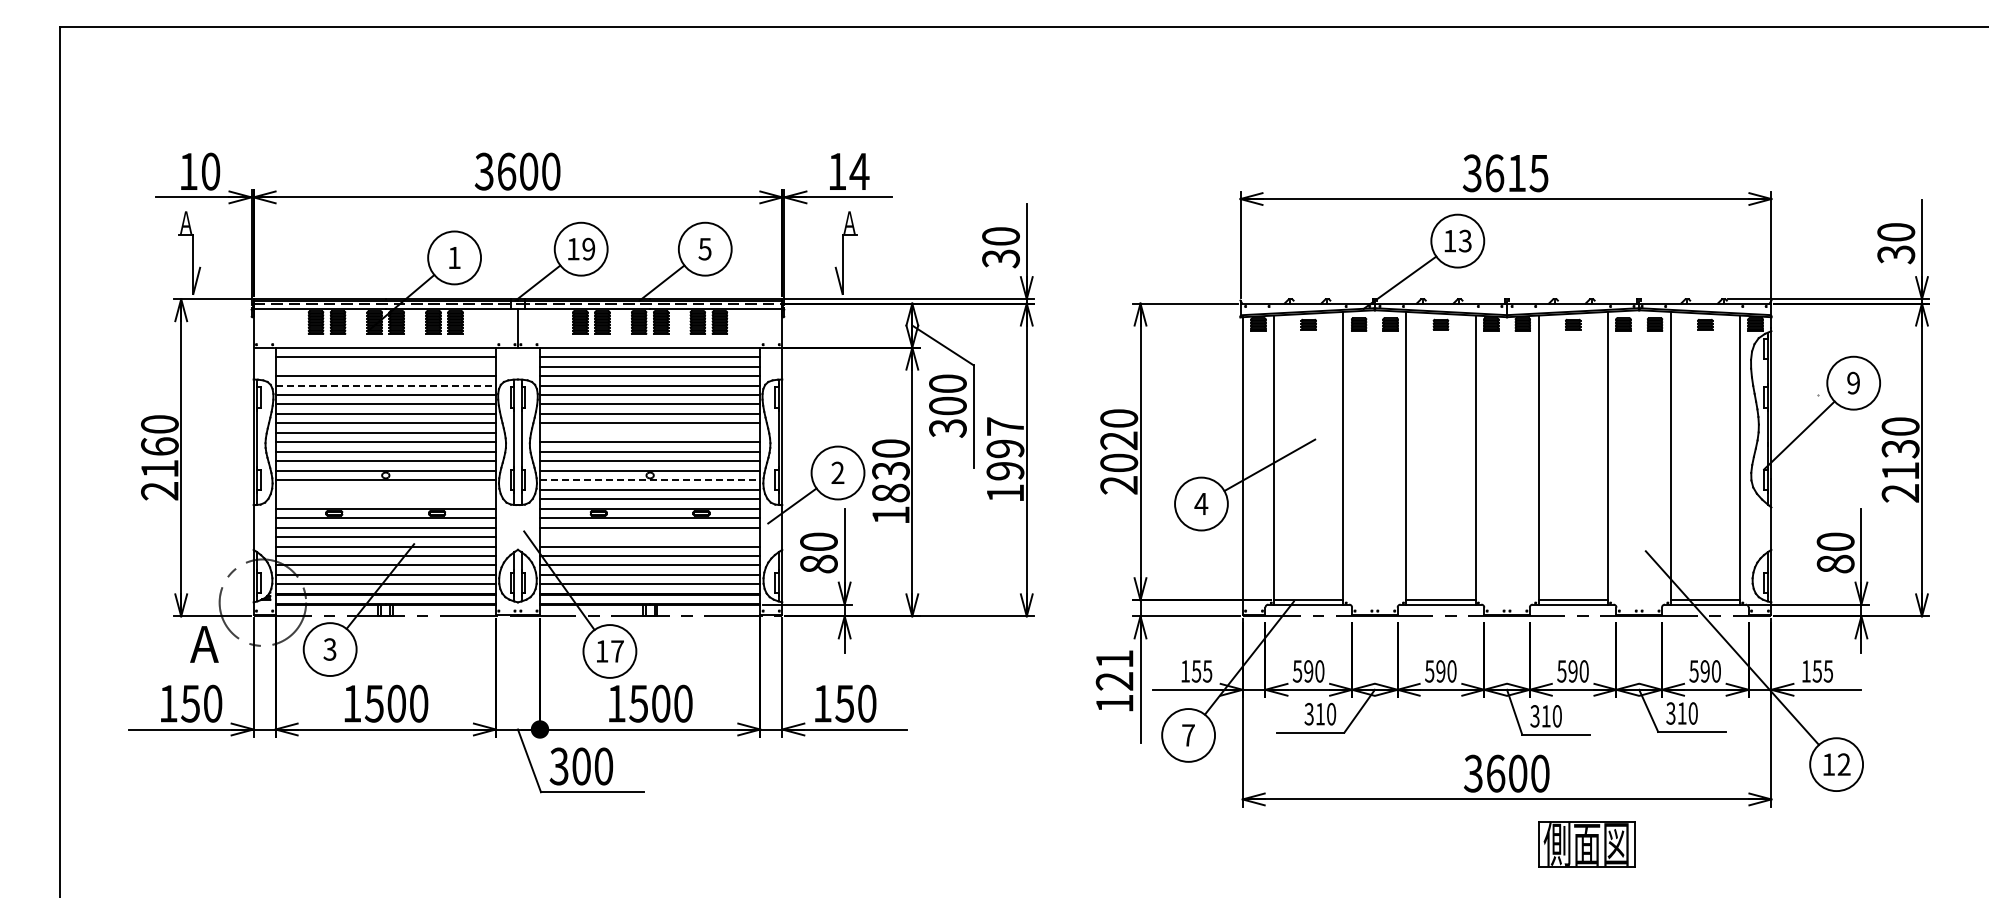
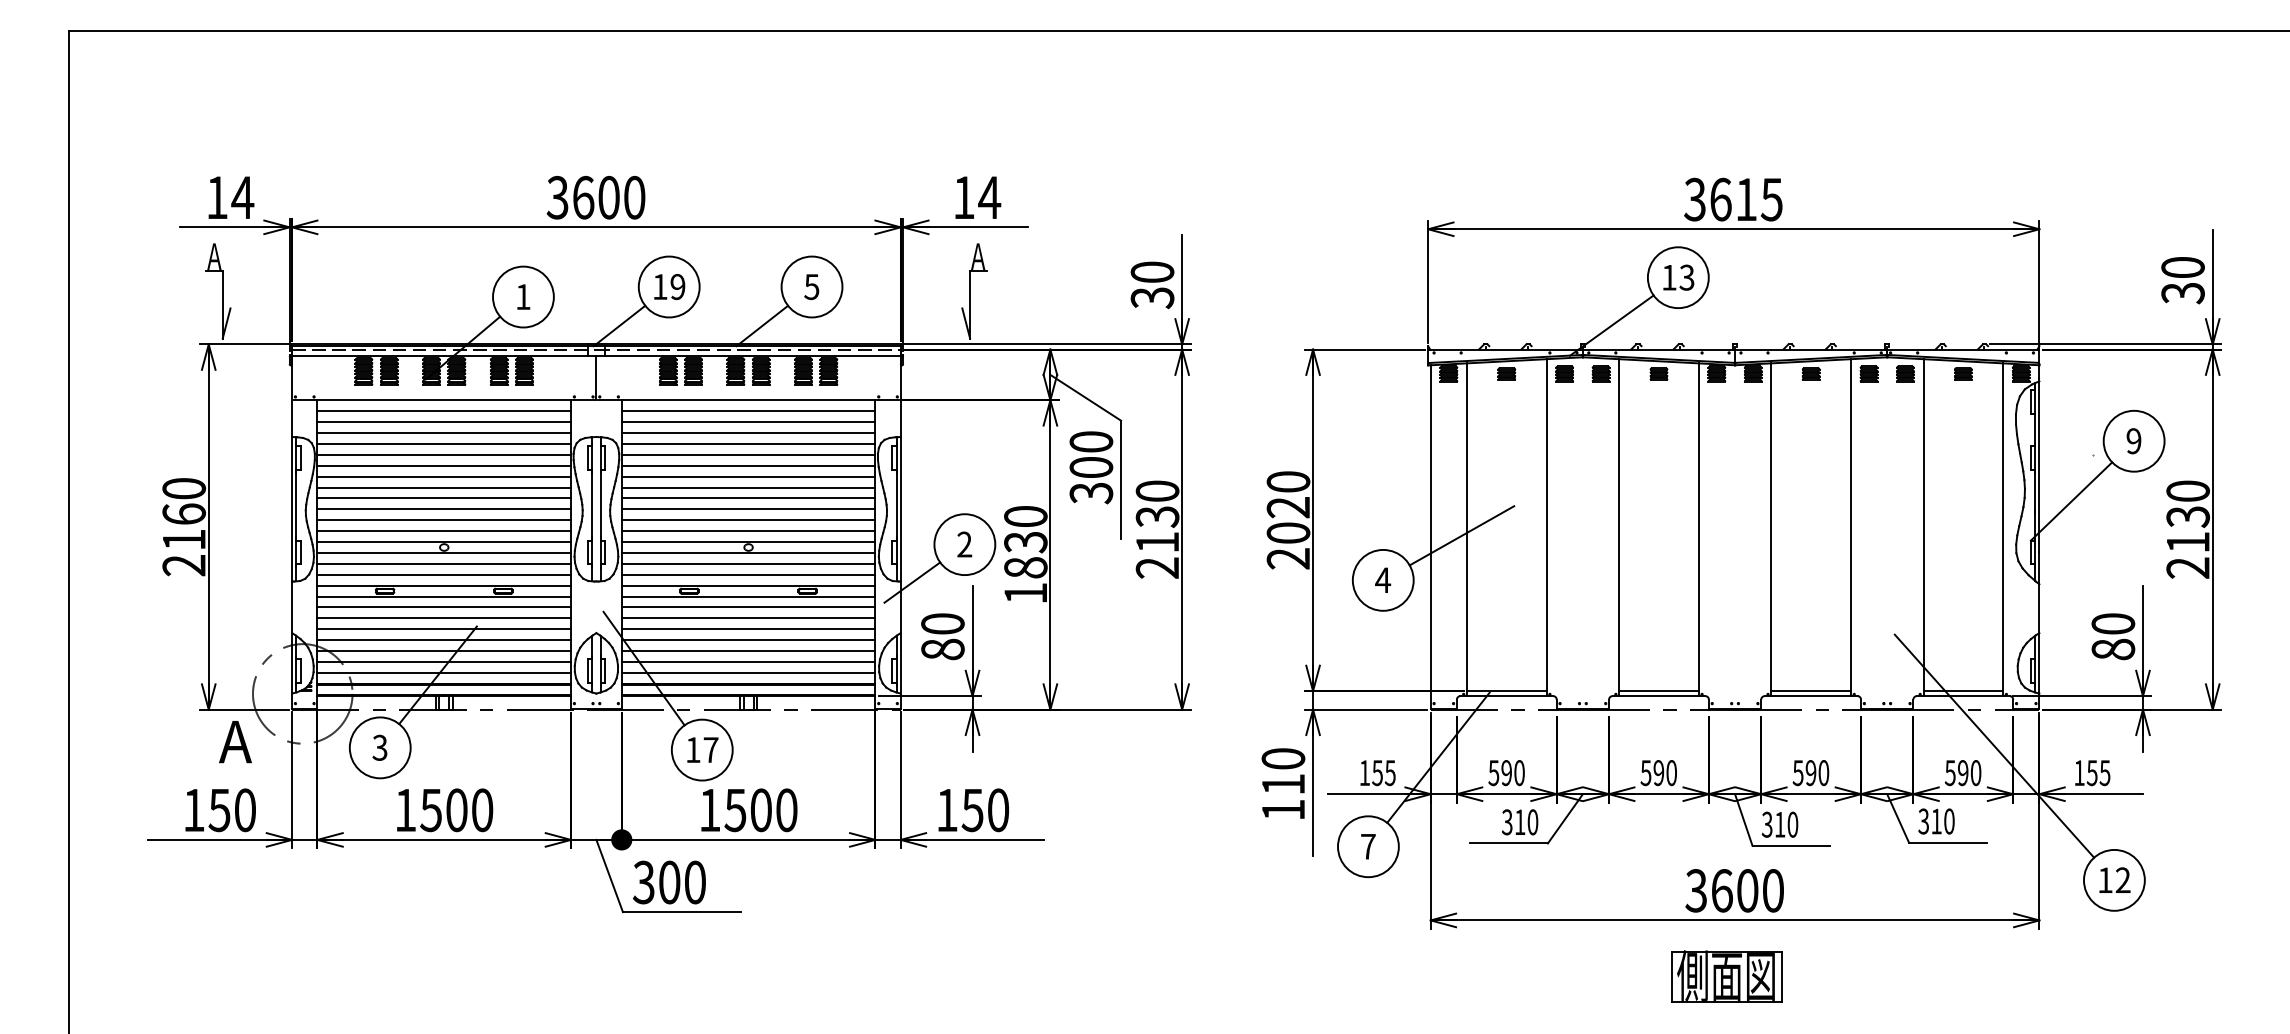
text: (210, 171) -> (242, 197), 10 -> 14
line: (385, 366) -> (443, 422), added
line: (386, 385) -> (445, 443), dashed -> solid
line: (650, 432) -> (748, 498), added
text: (1005, 459) -> (1157, 529), 1997 -> 2130
line: (650, 480) -> (748, 553), dashed -> solid
line: (385, 489) -> (443, 563), added
line: (385, 499) -> (443, 575), added
line: (650, 537) -> (748, 618), added
text: (1114, 670) -> (1283, 771), 121 -> 110
part: (1586, 844) -> (1726, 976), moved

